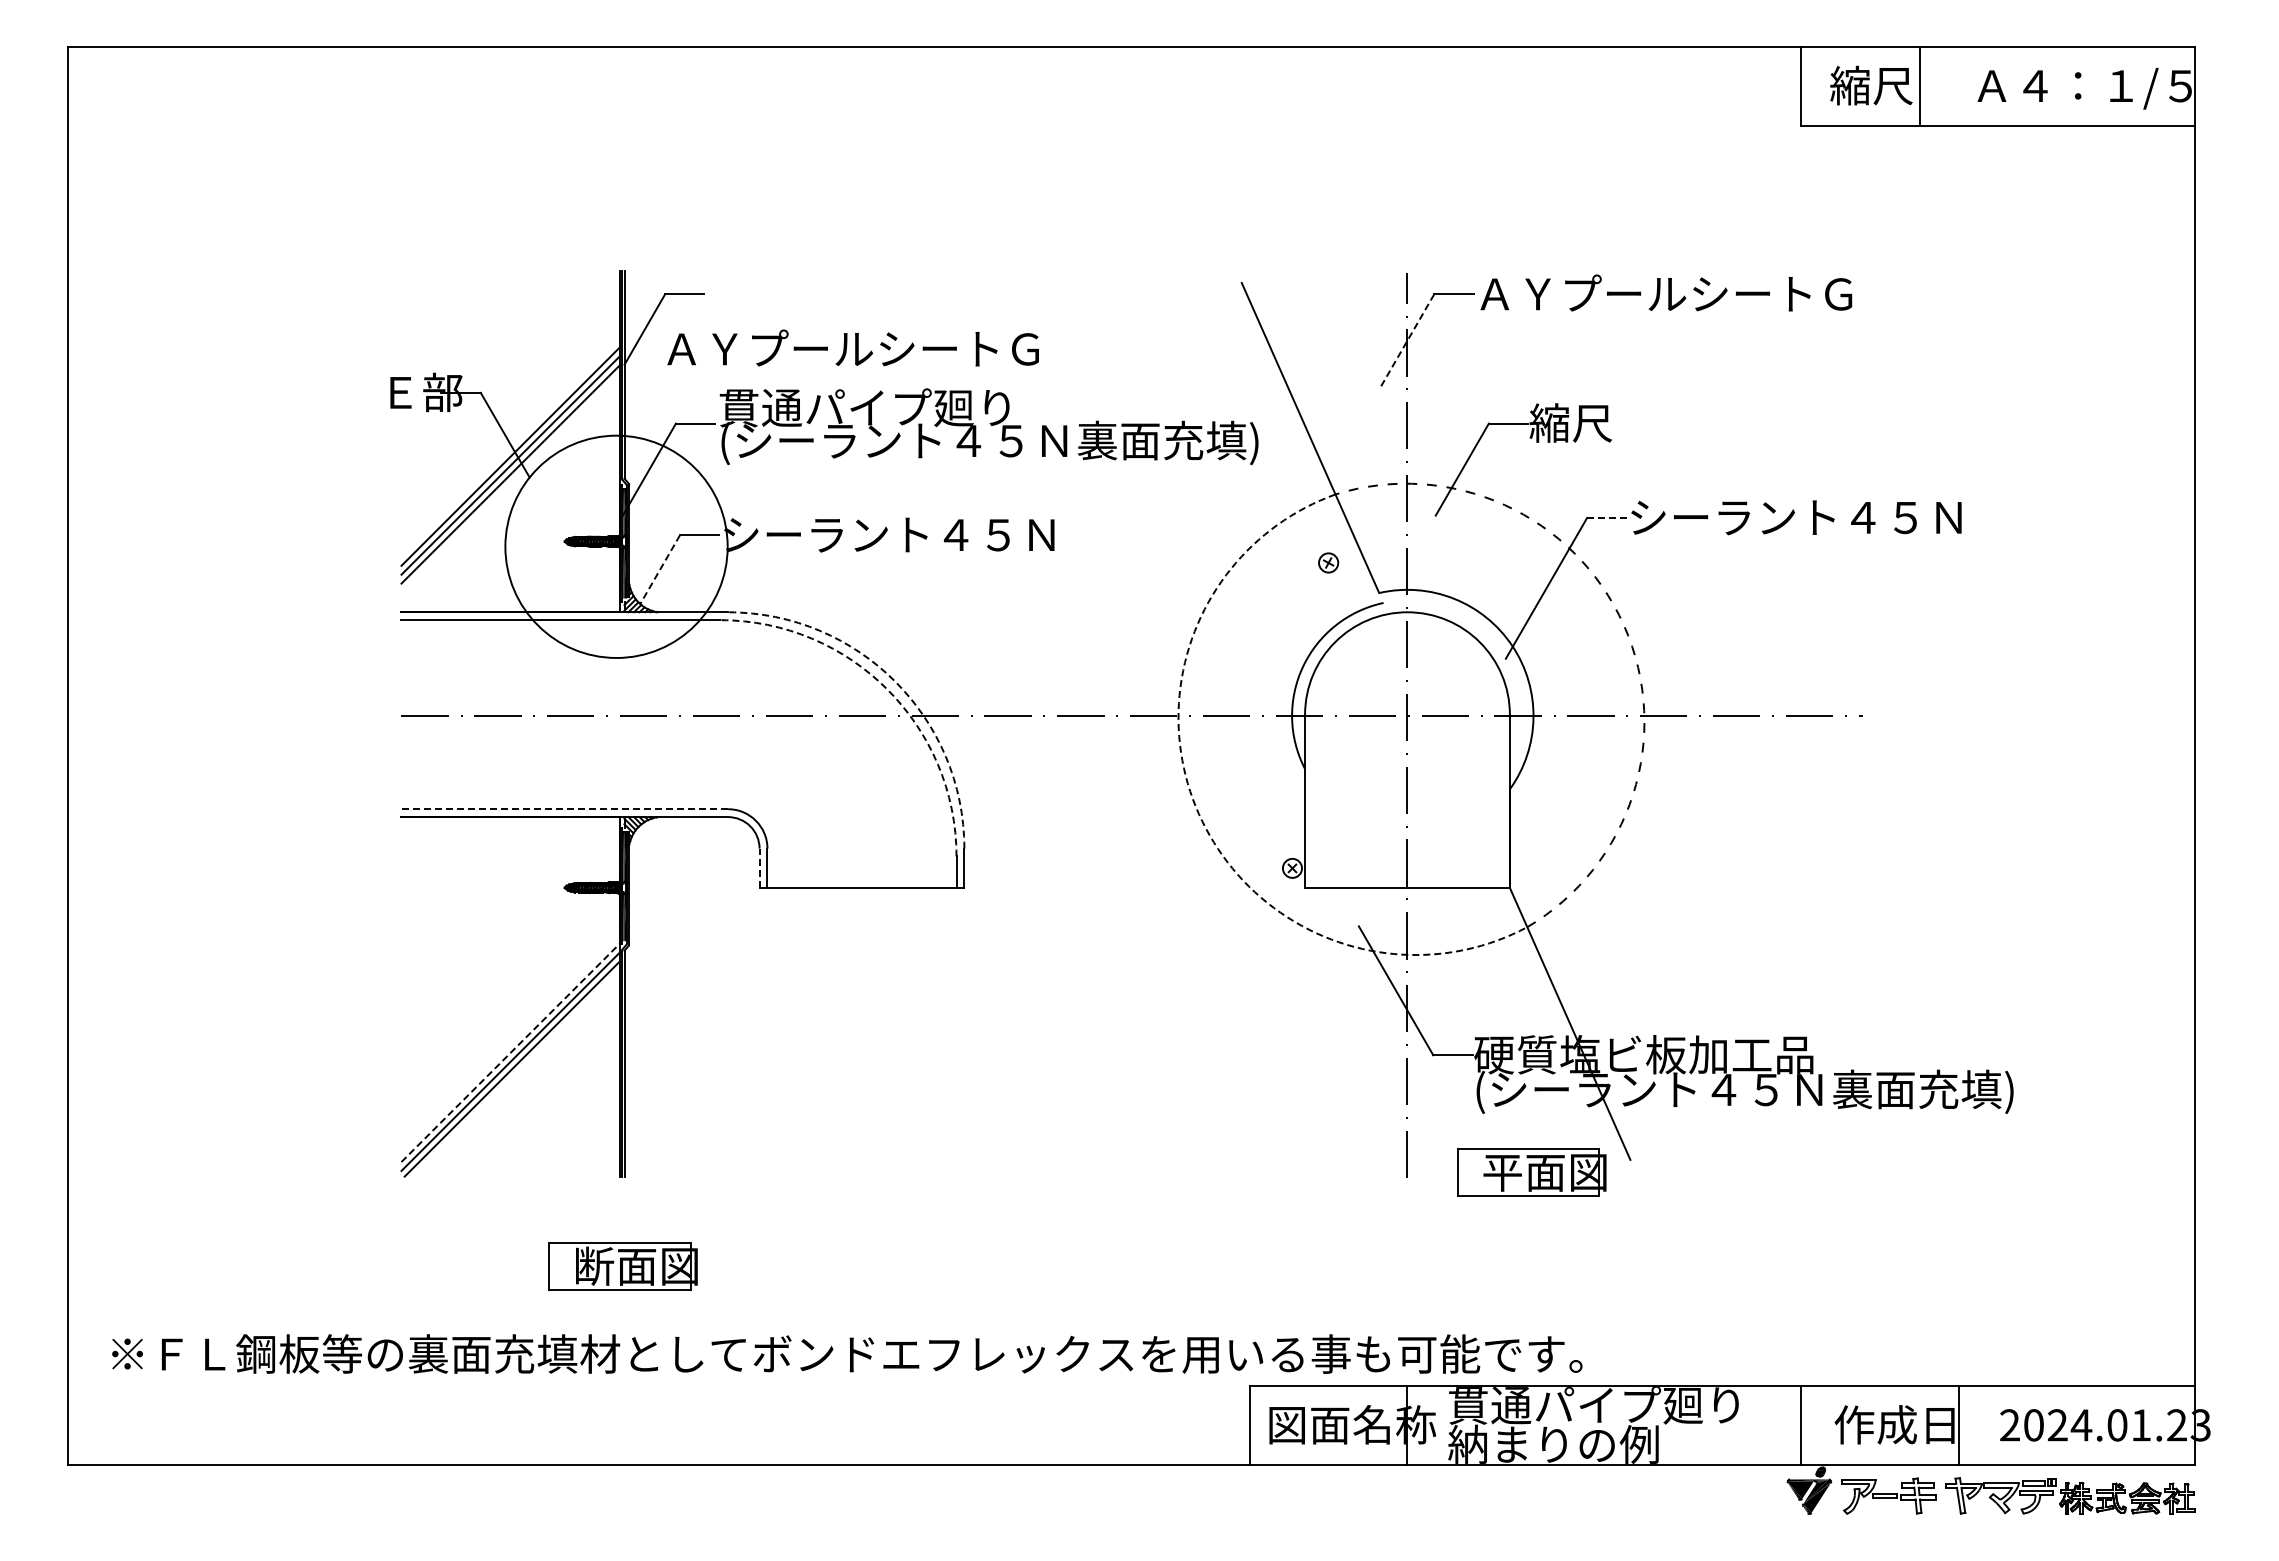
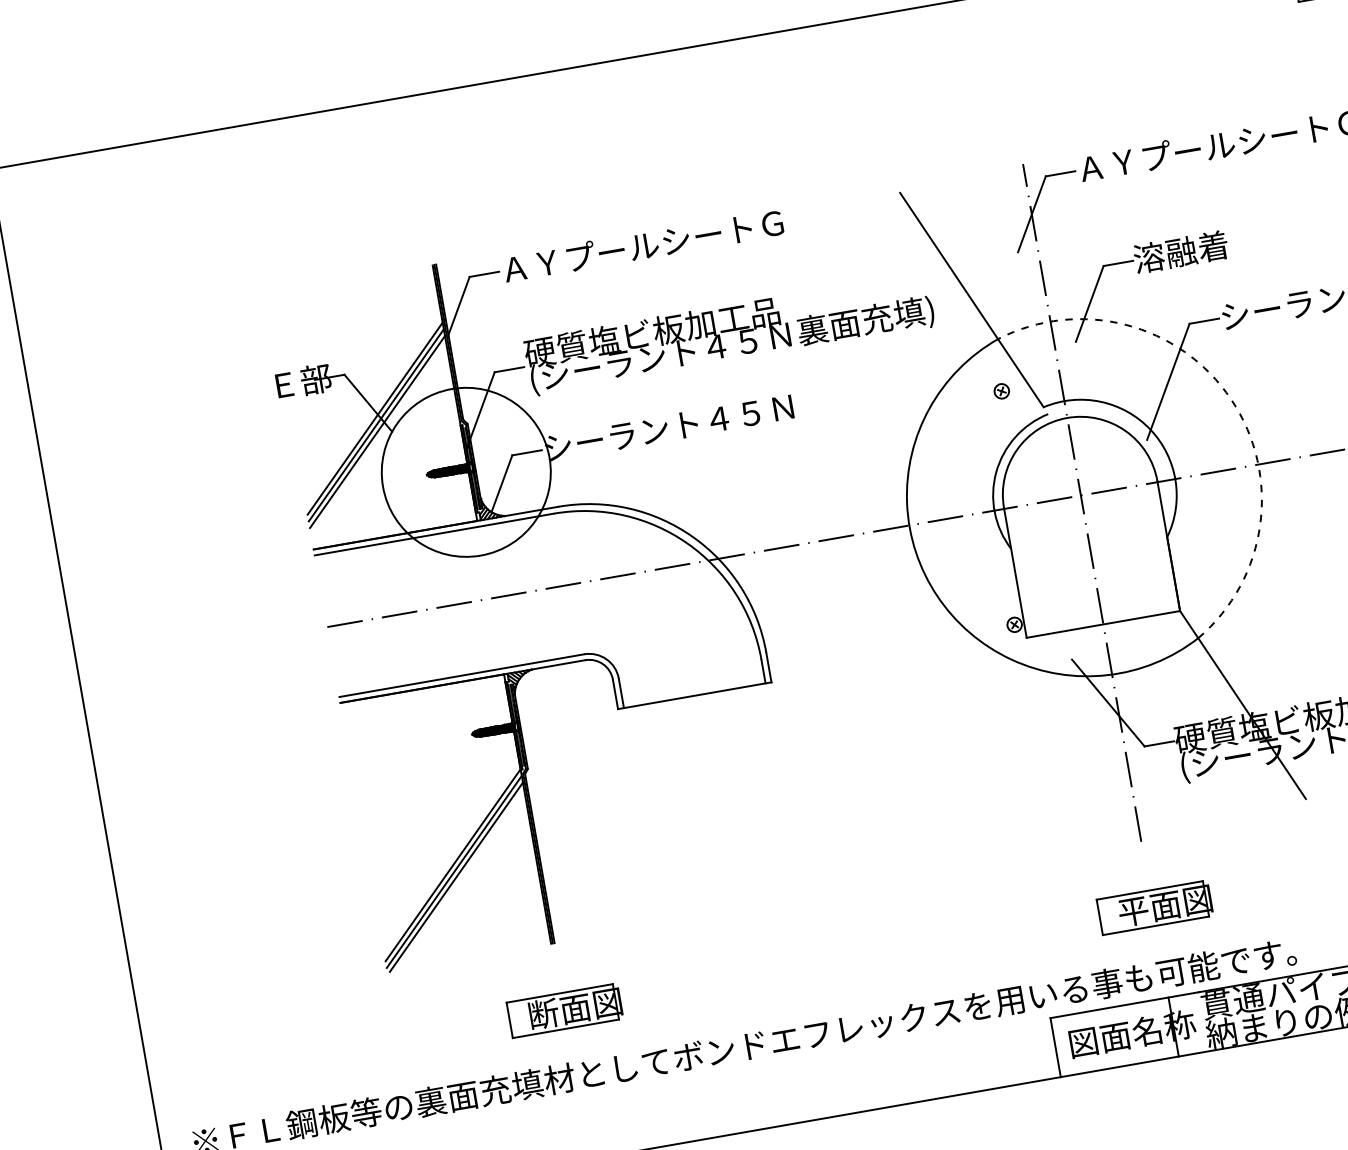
line: (1407, 340) -> (1031, 214), dashed -> solid
text: (852, 347) -> (642, 245), moved
text: (888, 407) -> (651, 332), 貫通パイプ廻り -> 硬質塩ビ板加工品
text: (1591, 422) -> (1180, 251), 縮尺 -> 溶融着
line: (1606, 517) -> (1204, 320), dashed -> solid
line: (660, 569) -> (502, 483), dashed -> solid
arc: (895, 681) -> (692, 536), dashed -> solid
arc: (887, 689) -> (687, 543), dashed -> solid
line: (564, 809) -> (461, 675), dashed -> solid
arc: (1198, 813) -> (937, 596), dashed -> solid
line: (759, 868) -> (615, 694), dashed -> solid
line: (510, 1052) -> (452, 864), dashed -> solid
part: (1531, 1172) -> (1155, 907), moved

